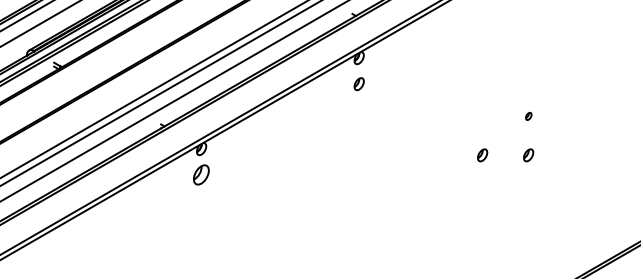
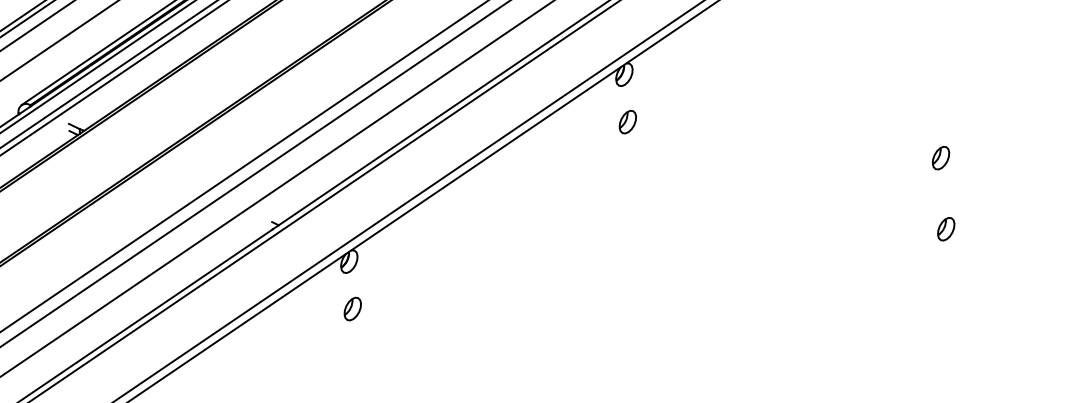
part: (528, 116) -> (940, 158), size x1.67
part: (482, 155) -> (862, 235), removed
part: (201, 175) -> (352, 309), size x0.62

